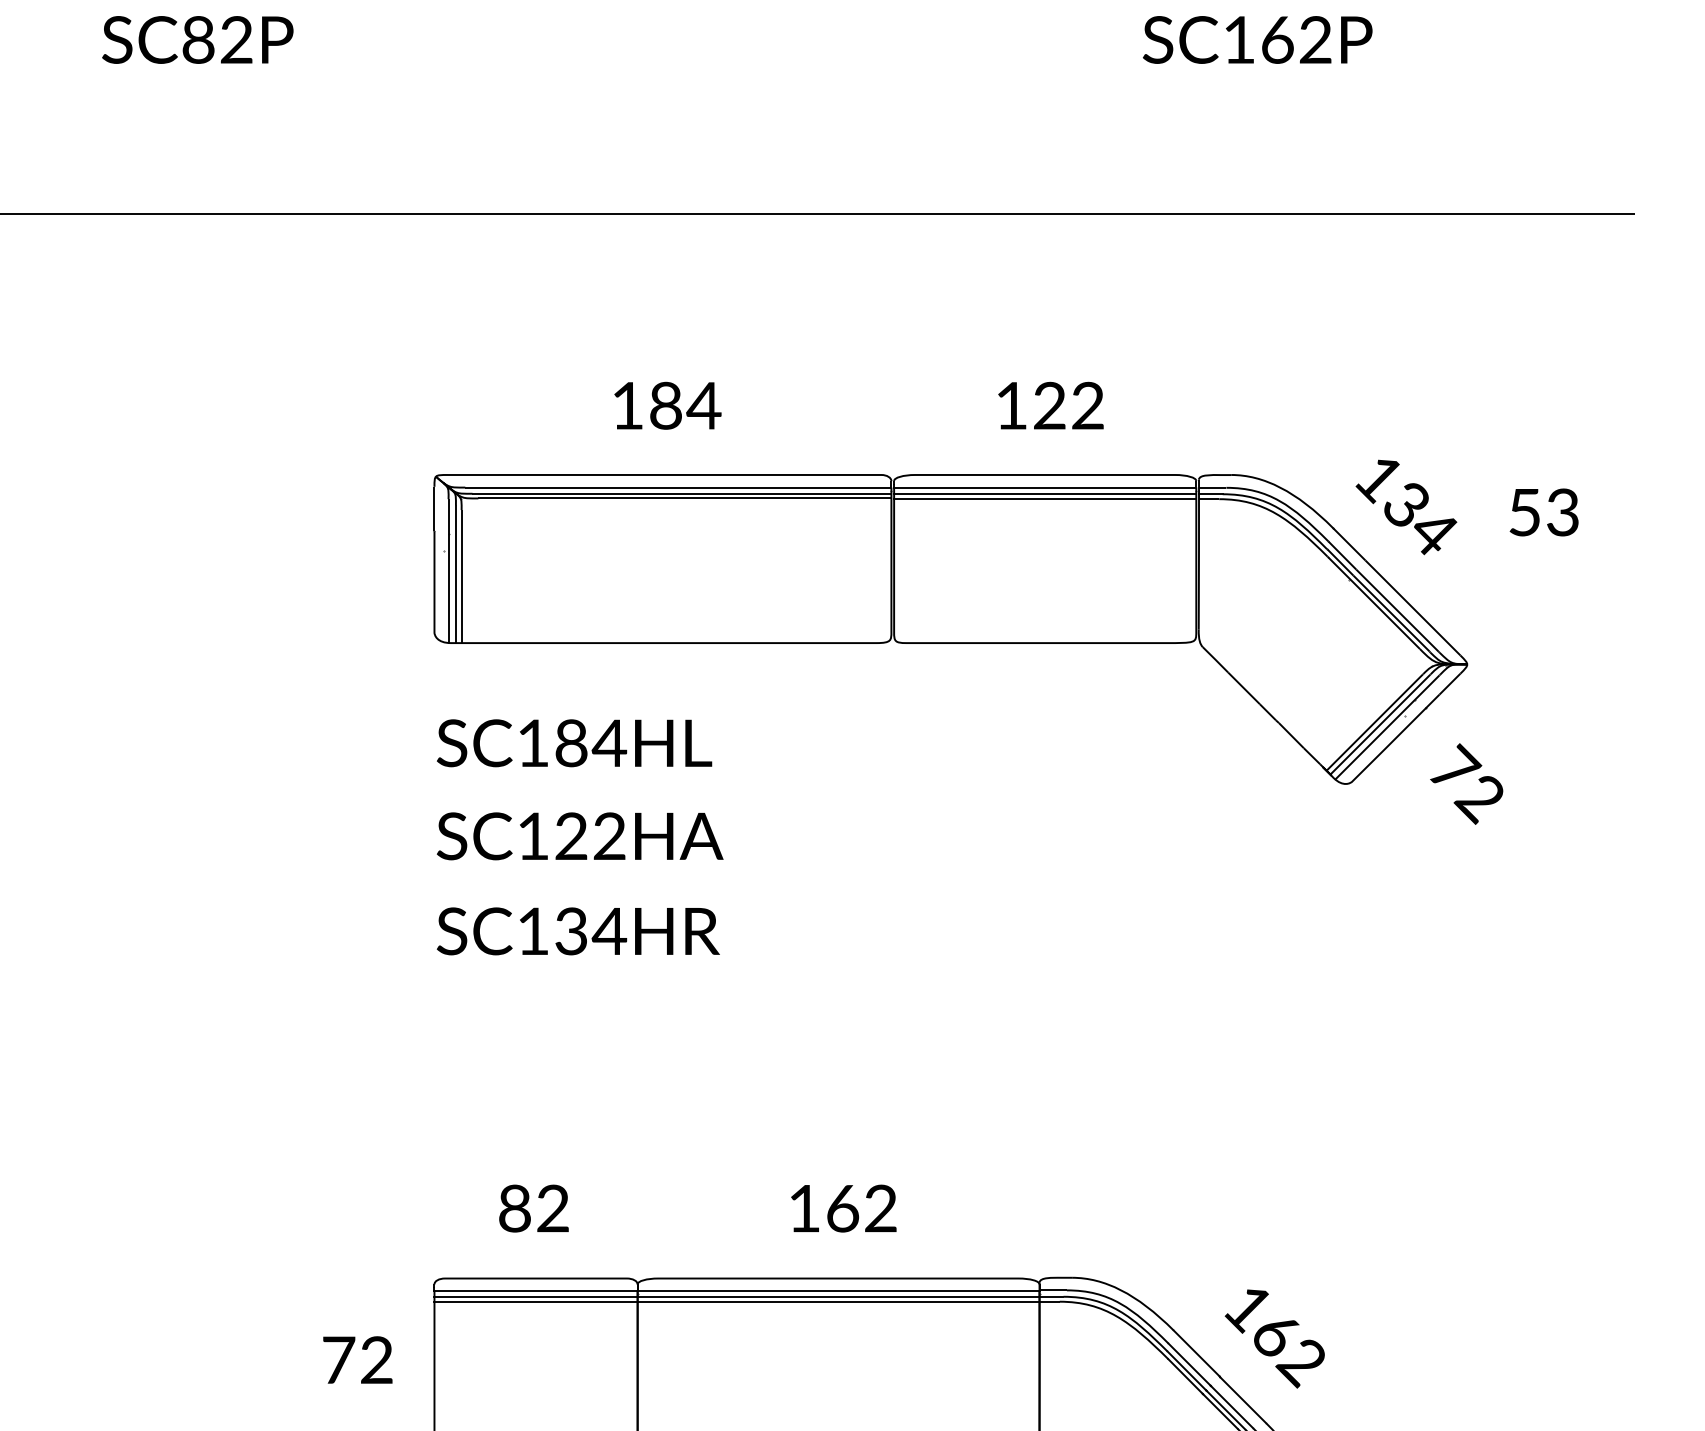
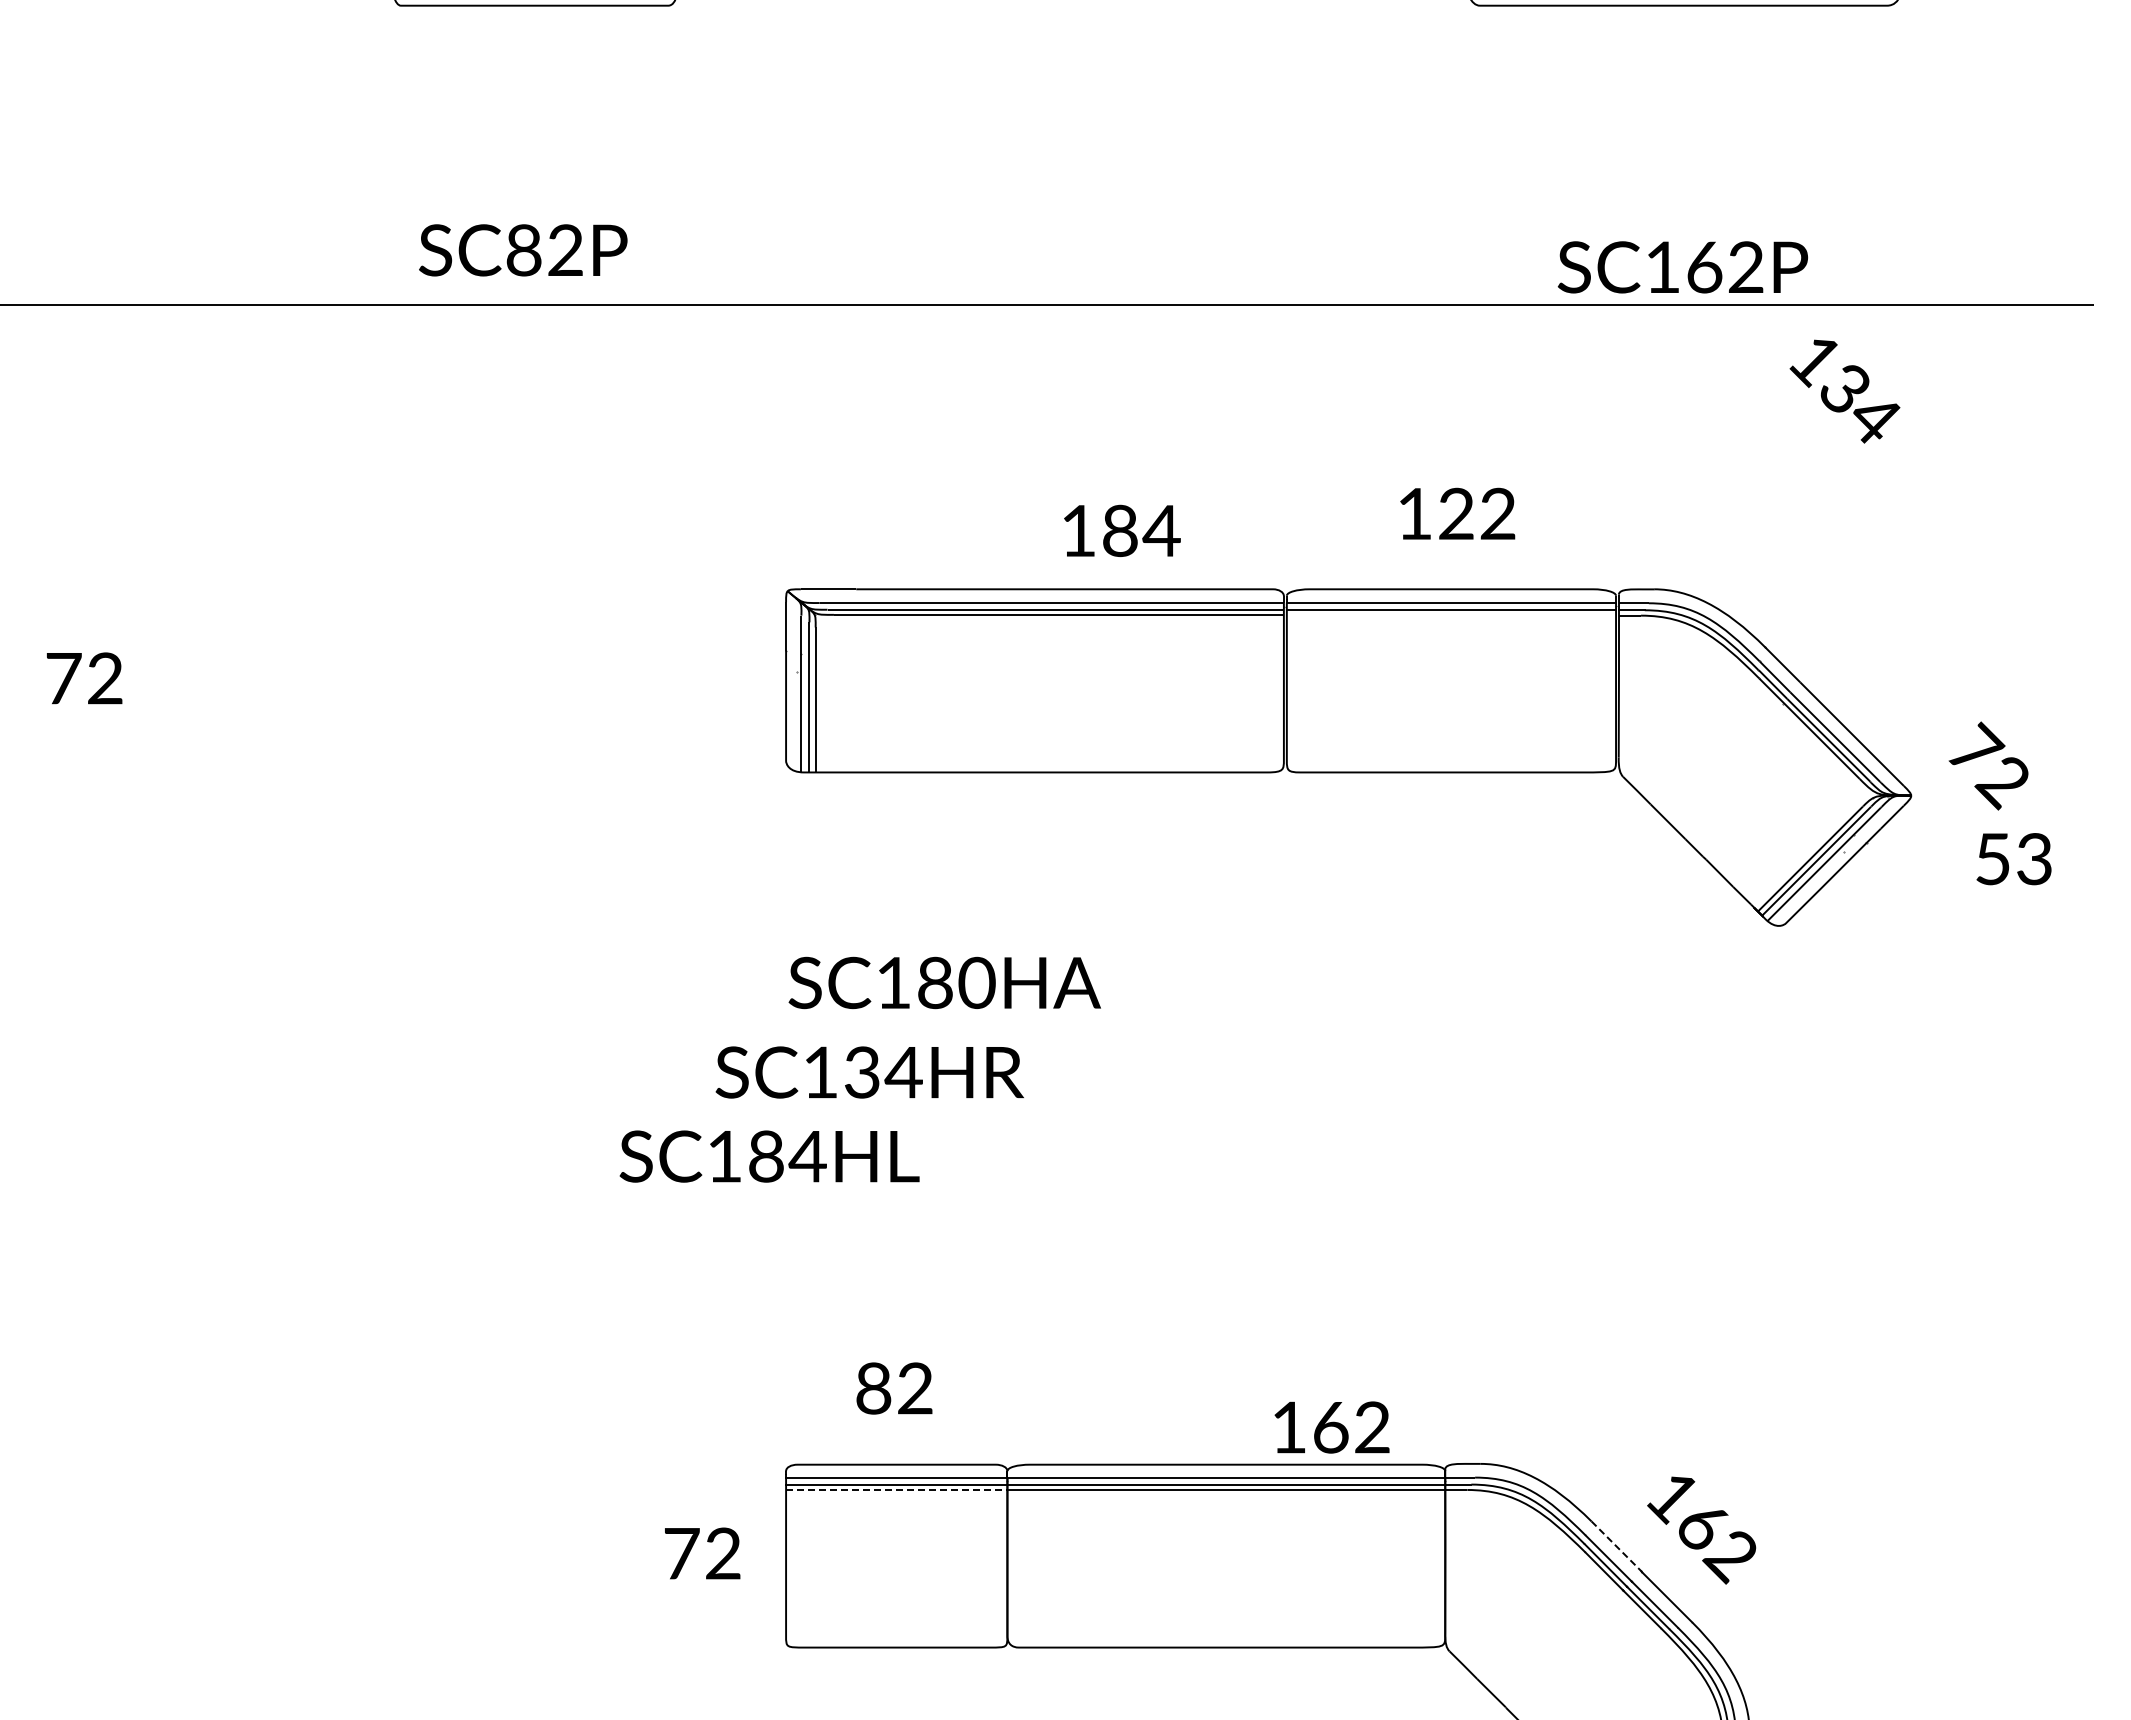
text: (198, 40) -> (523, 250), moved
text: (1257, 40) -> (1682, 267), moved
text: (668, 405) -> (1122, 530), moved
line: (1045, 499) -> (1451, 615), removed
text: (1405, 507) -> (1844, 391), moved
text: (1543, 512) -> (2013, 859), moved
text: (574, 743) -> (769, 1156), moved
text: (1466, 783) -> (1988, 765), moved
text: (590, 836) -> (956, 983), SC122HA -> SC180HA
text: (578, 931) -> (869, 1072), moved
text: (843, 1208) -> (1331, 1427), moved
line: (535, 1302) -> (896, 1490), solid -> dashed
line: (1196, 1353) -> (1616, 1546), solid -> dashed

